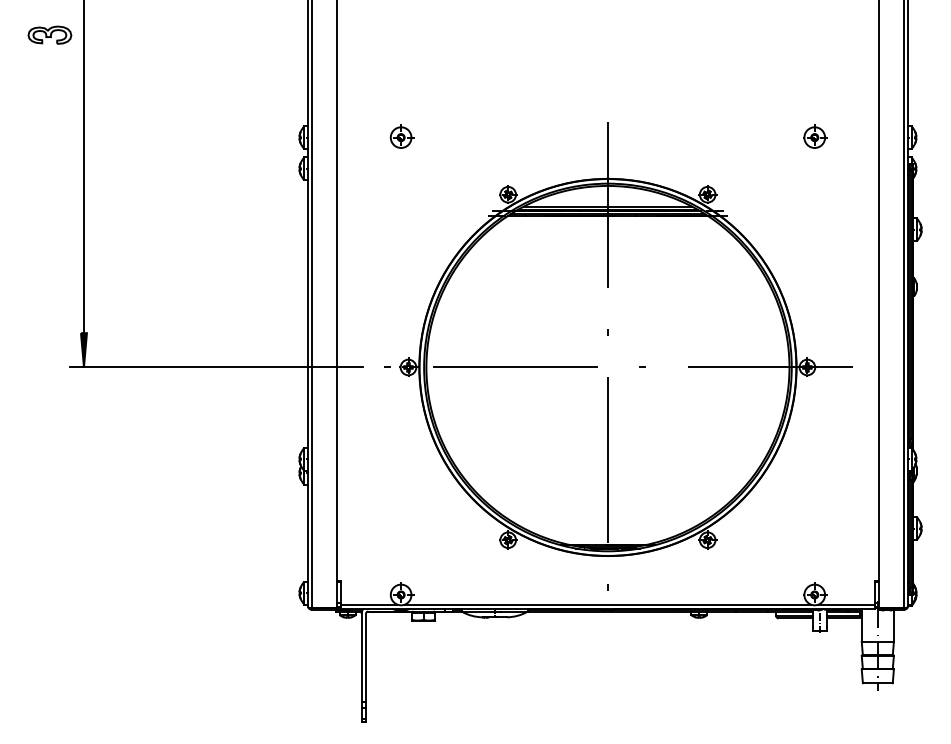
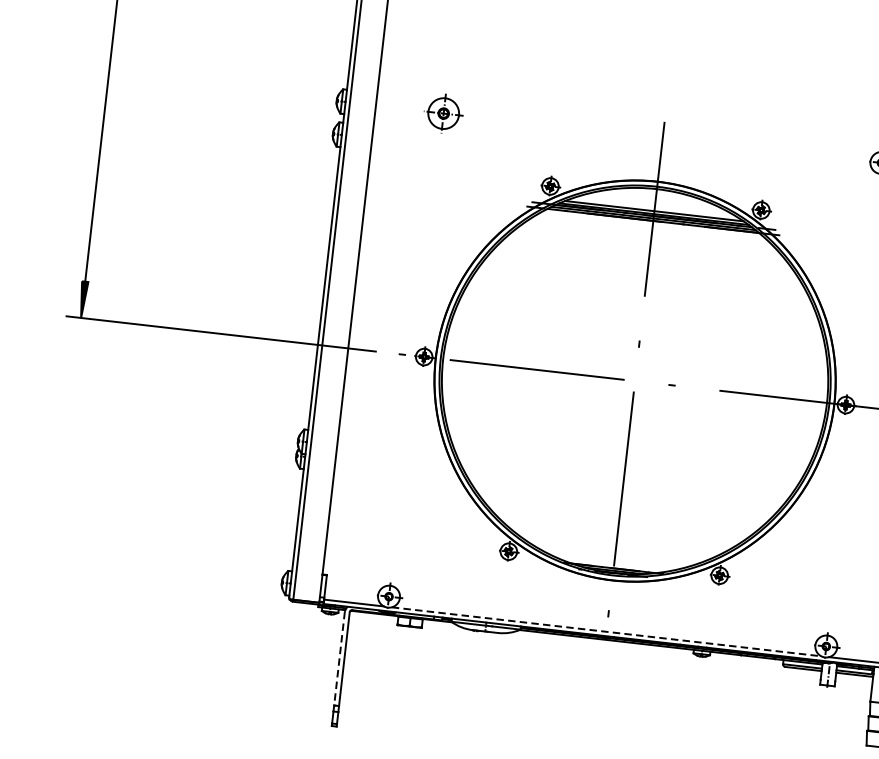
part: (401, 136) -> (444, 112), size x1.4
line: (608, 604) -> (607, 631), solid -> dashed
line: (361, 658) -> (339, 659), solid -> dashed

